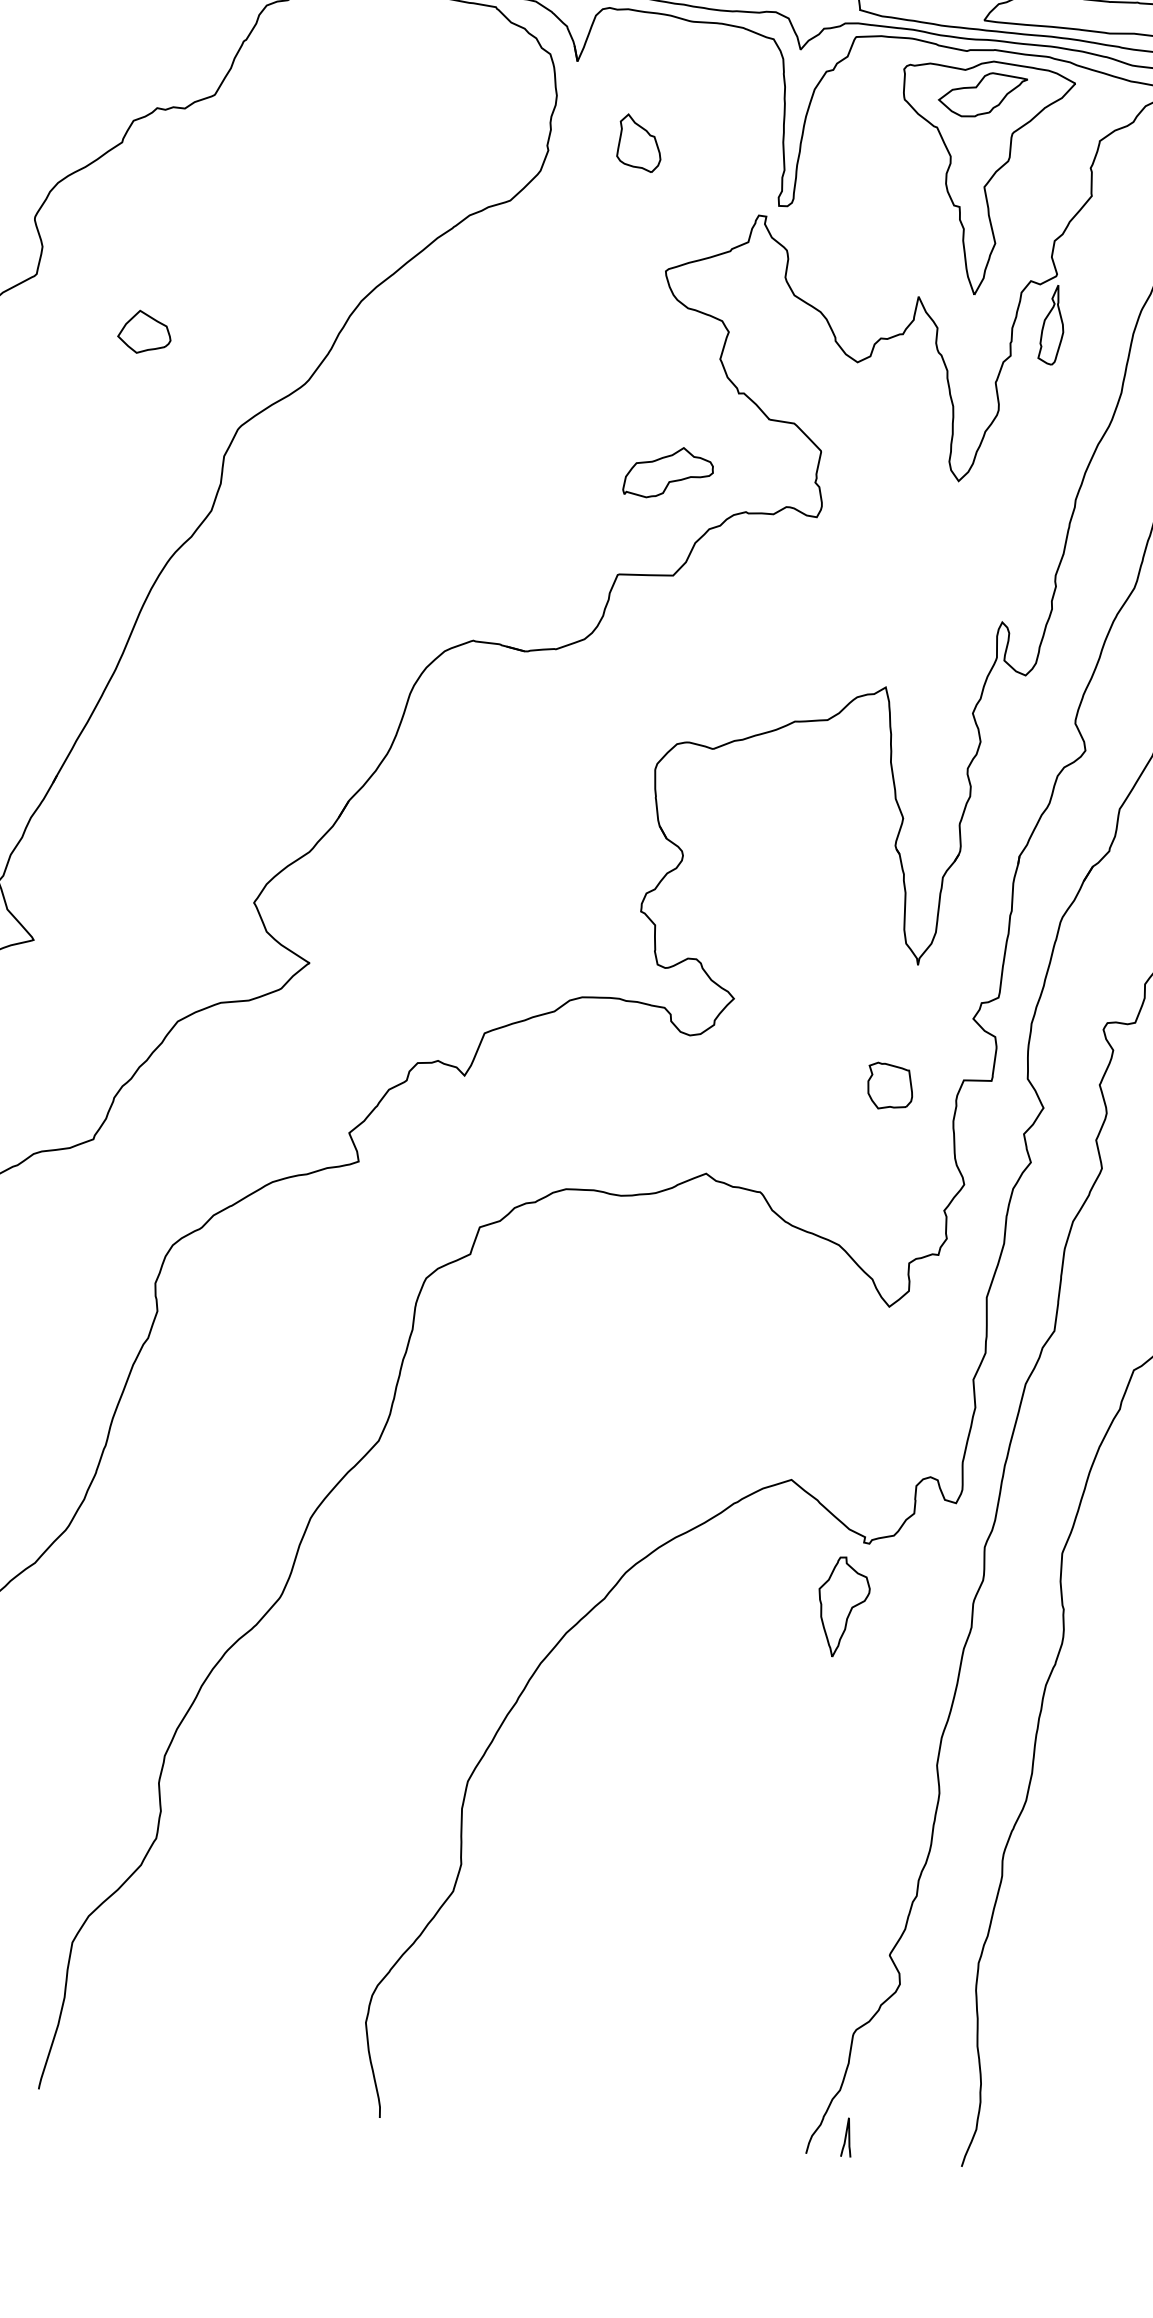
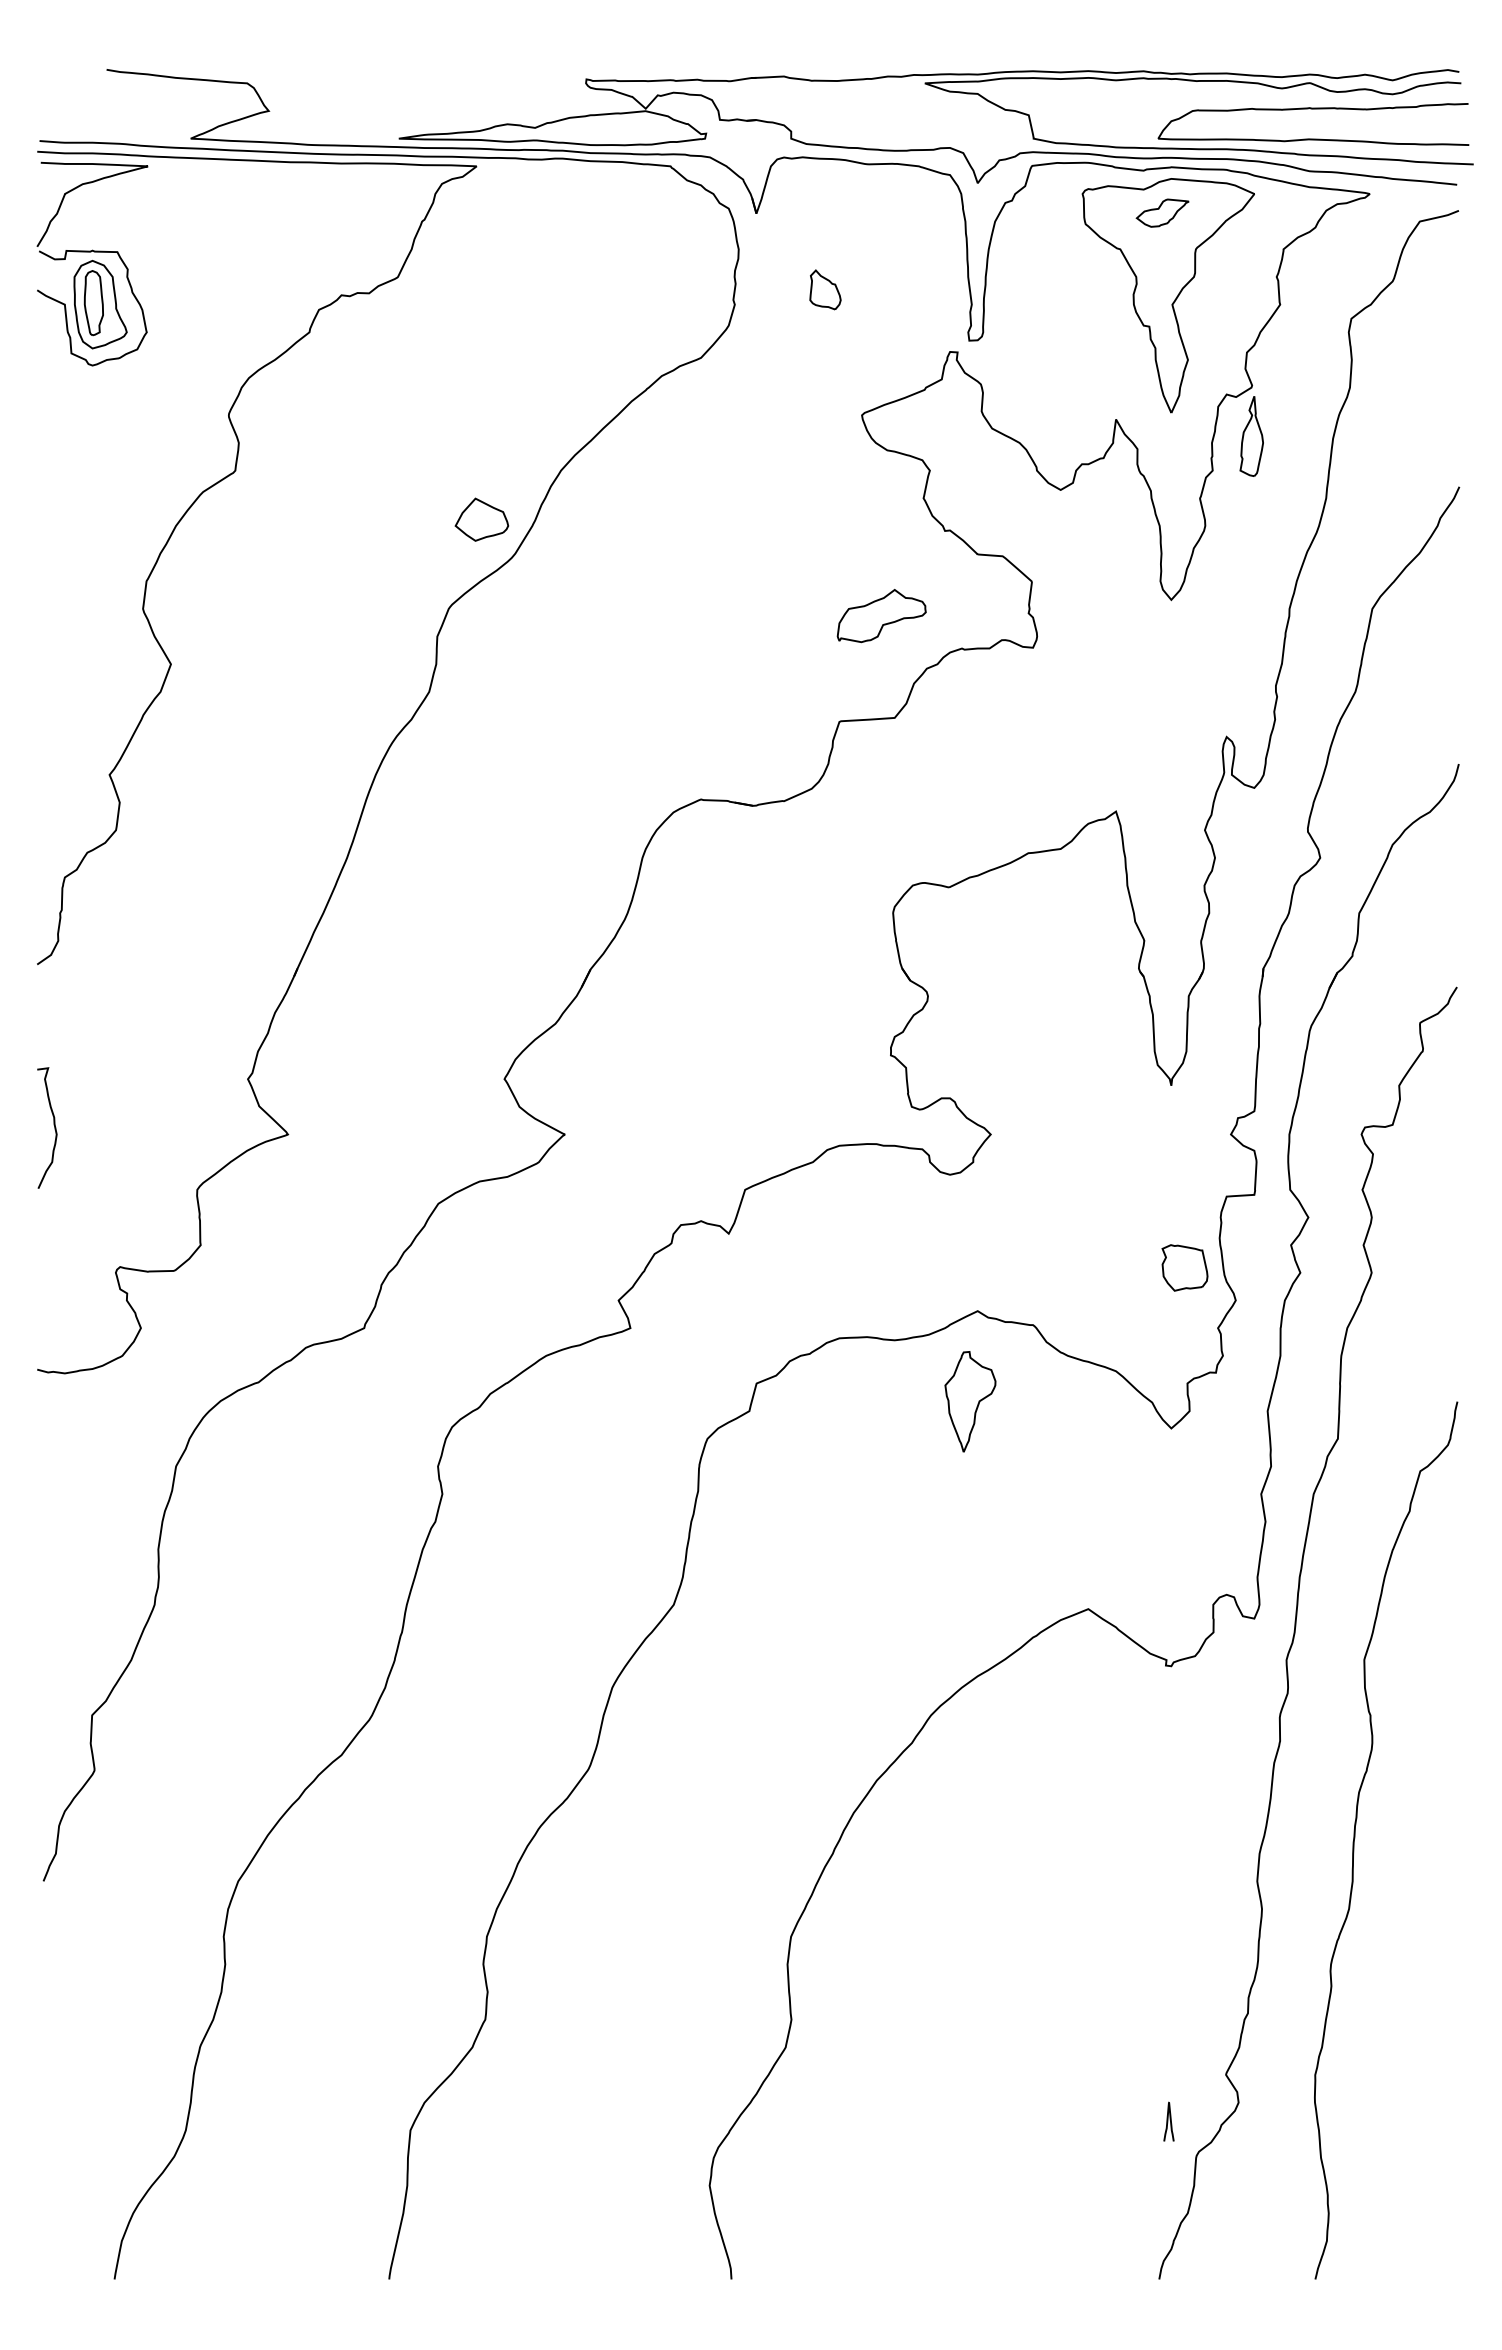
part: (982, 94) -> (1162, 212), size x0.6
part: (640, 142) -> (825, 289), size x0.7
part: (144, 332) -> (481, 519), moved
part: (889, 1086) -> (1184, 1267), moved
part: (843, 1607) -> (970, 1401), moved
curve: (846, 2137) -> (1168, 2121), moved

